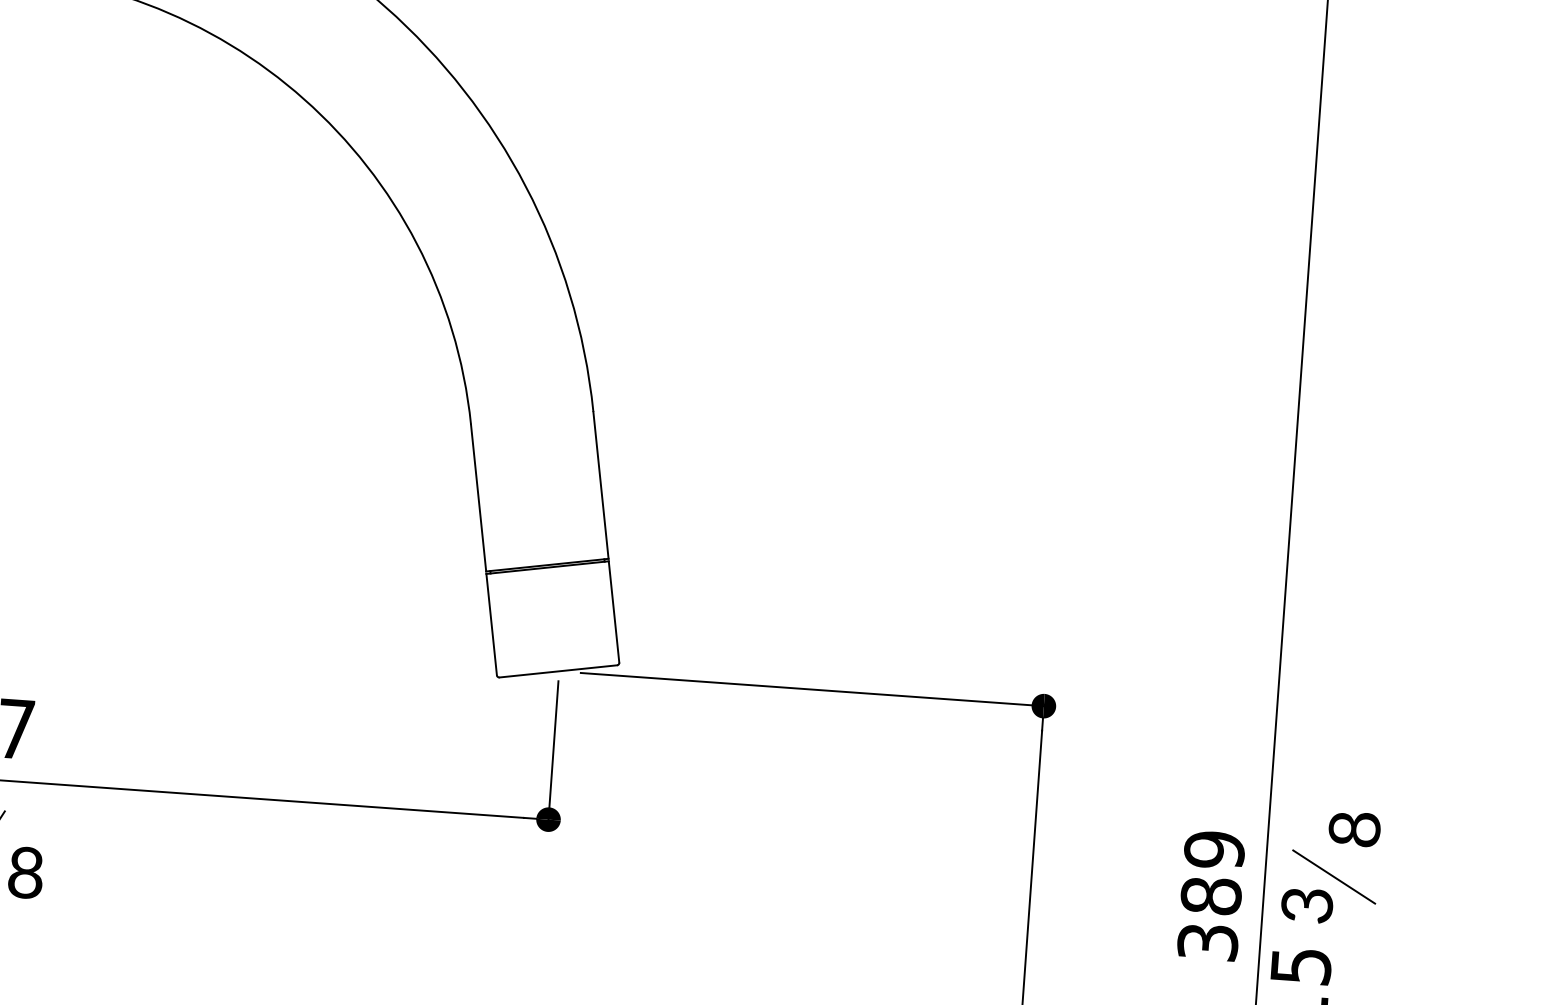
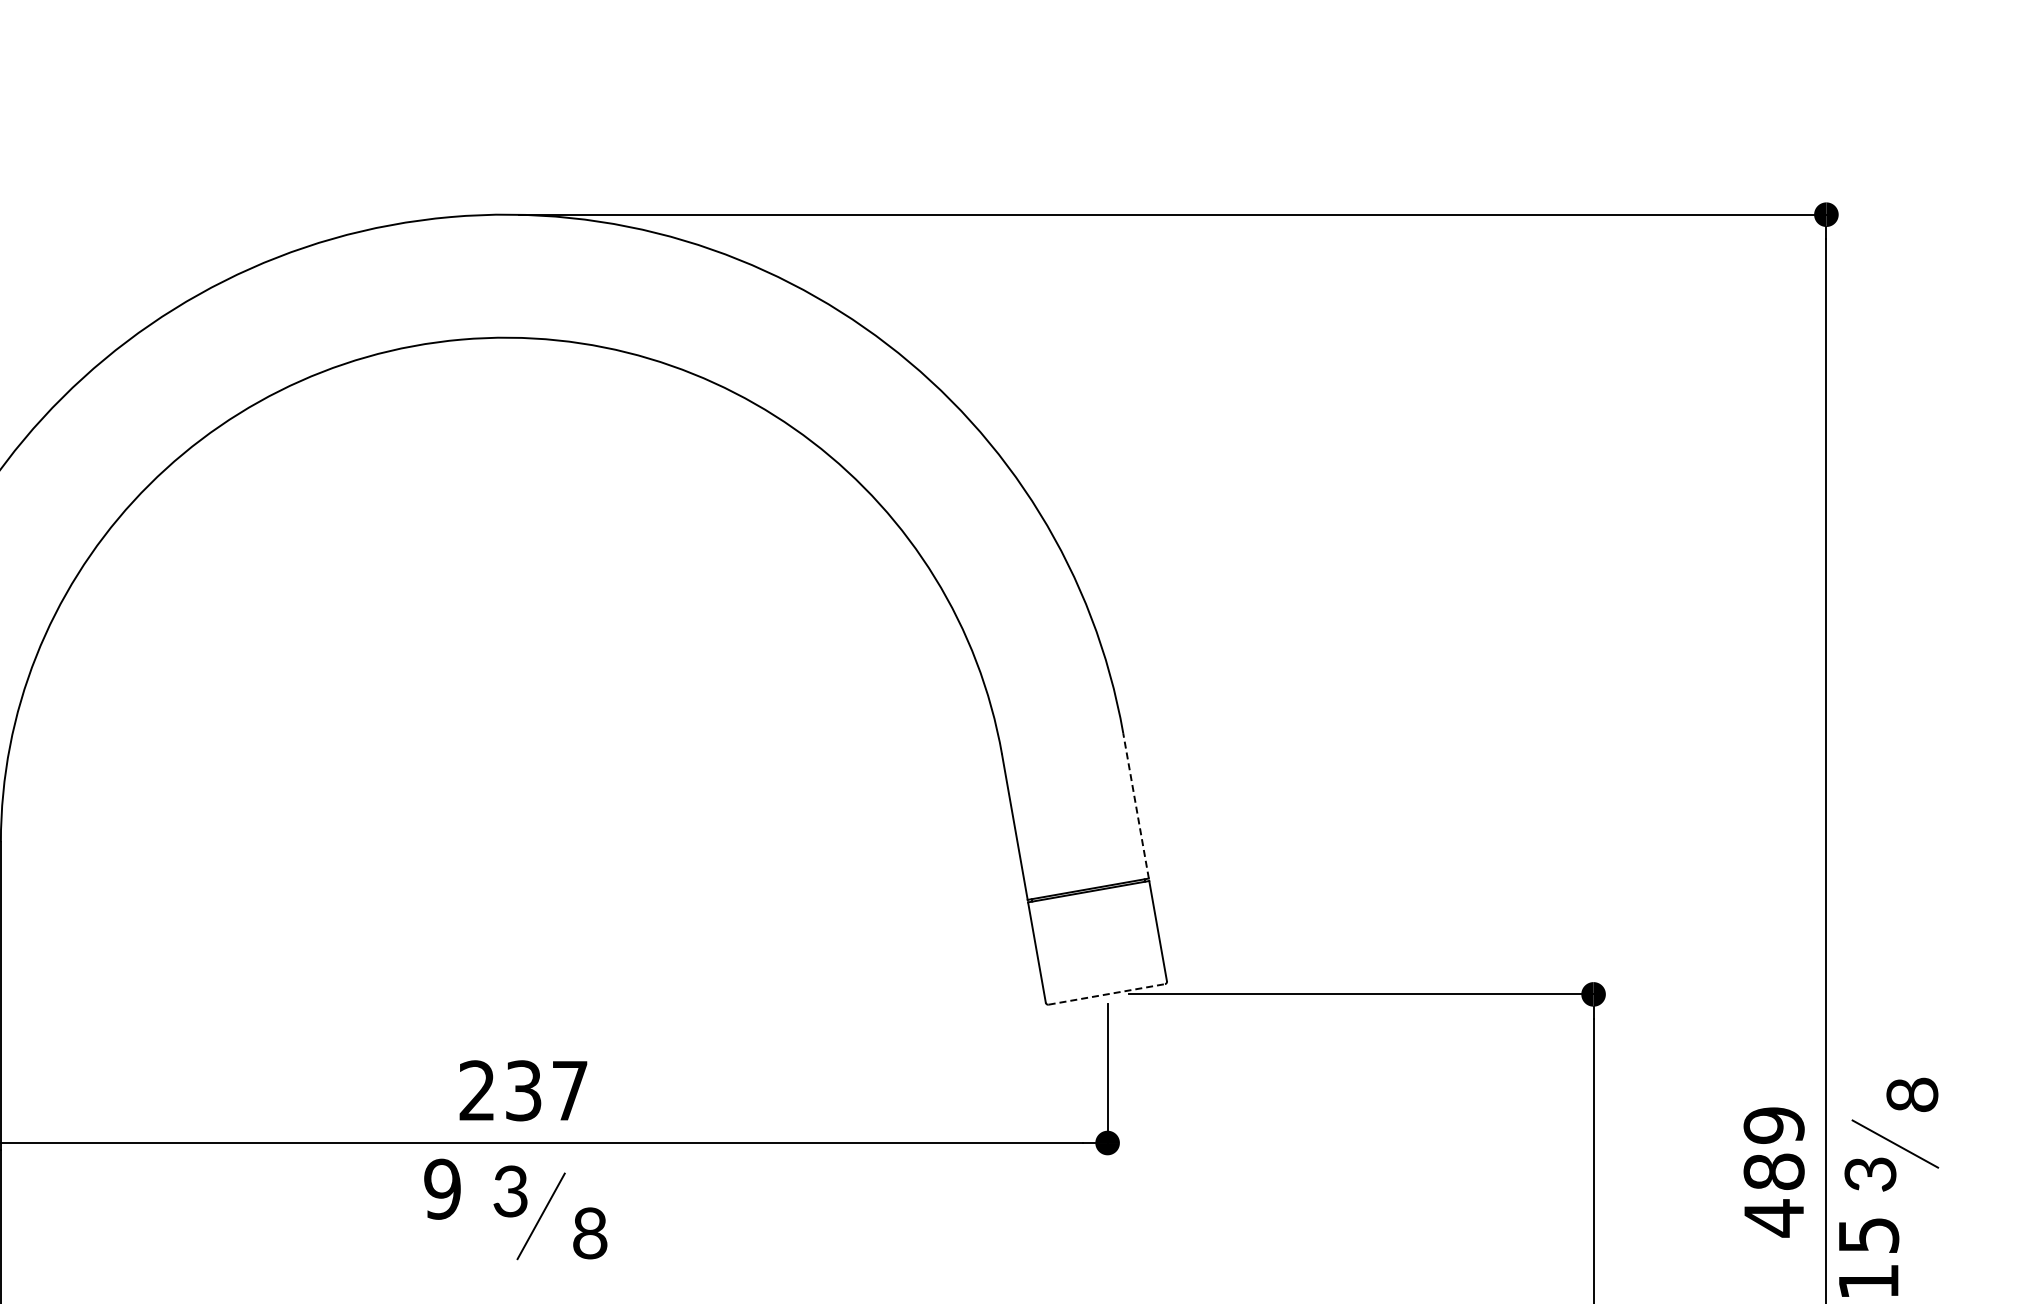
line: (601, 485) -> (1136, 805), solid -> dashed
line: (559, 671) -> (1107, 994), solid -> dashed
text: (1207, 942) -> (1773, 1218), 389 -> 489

